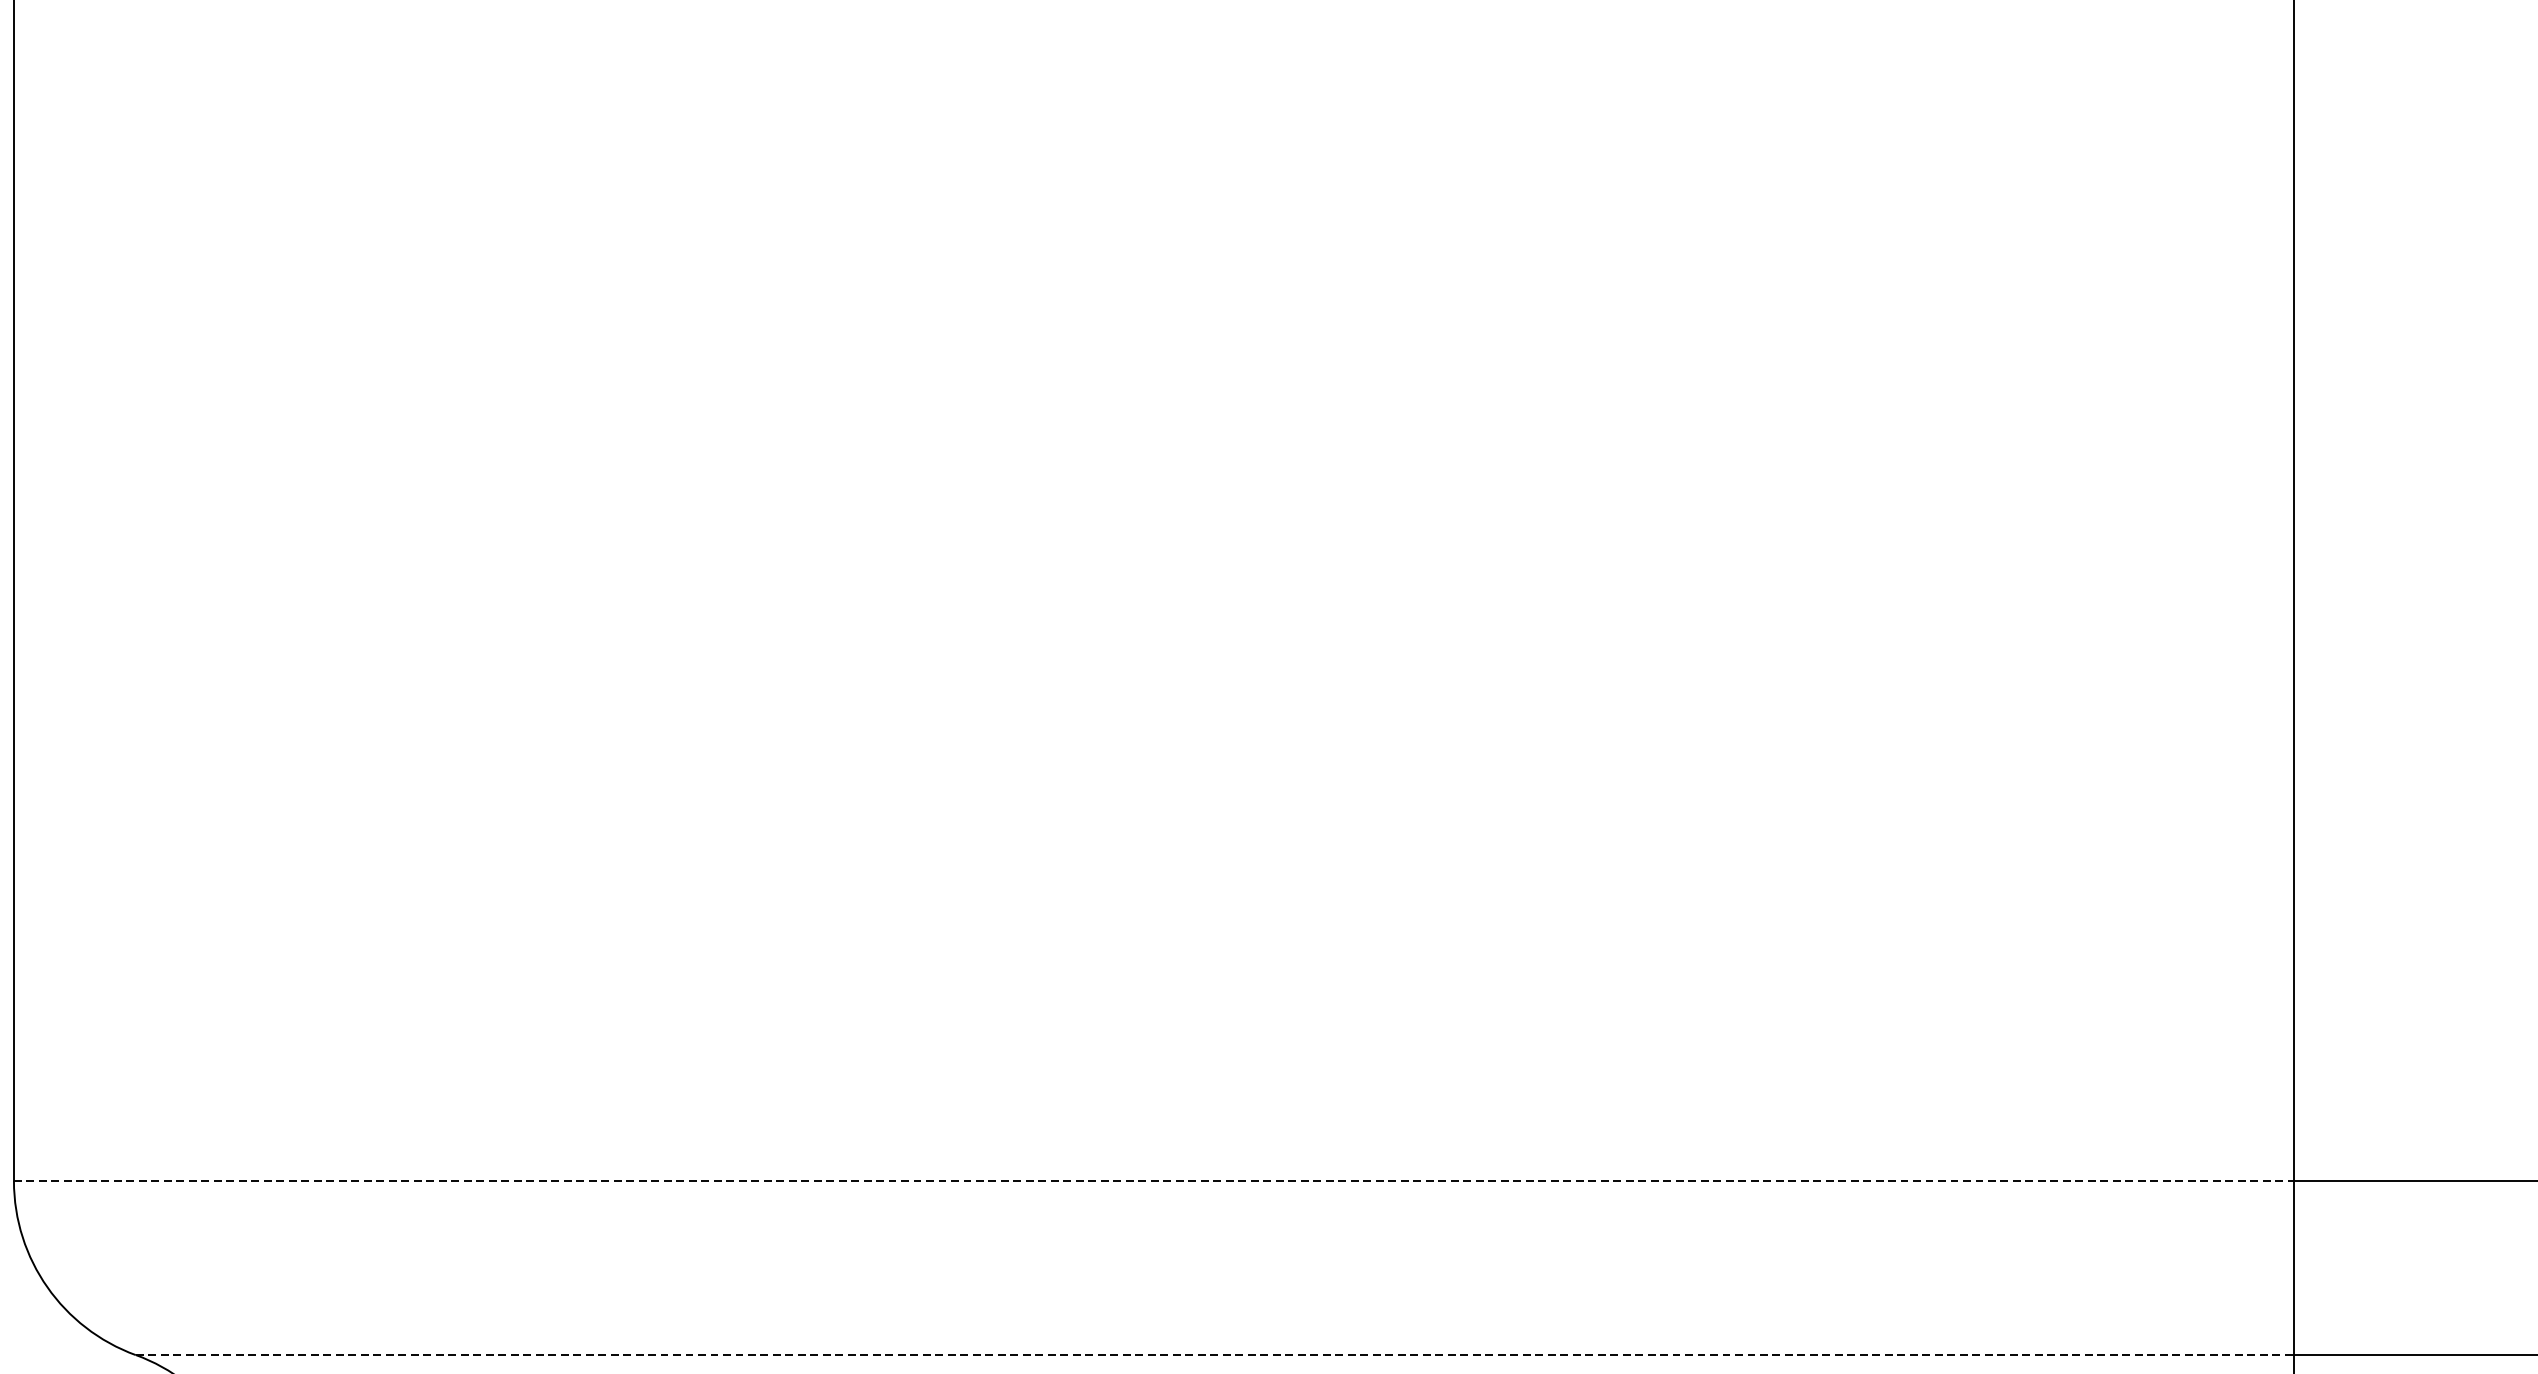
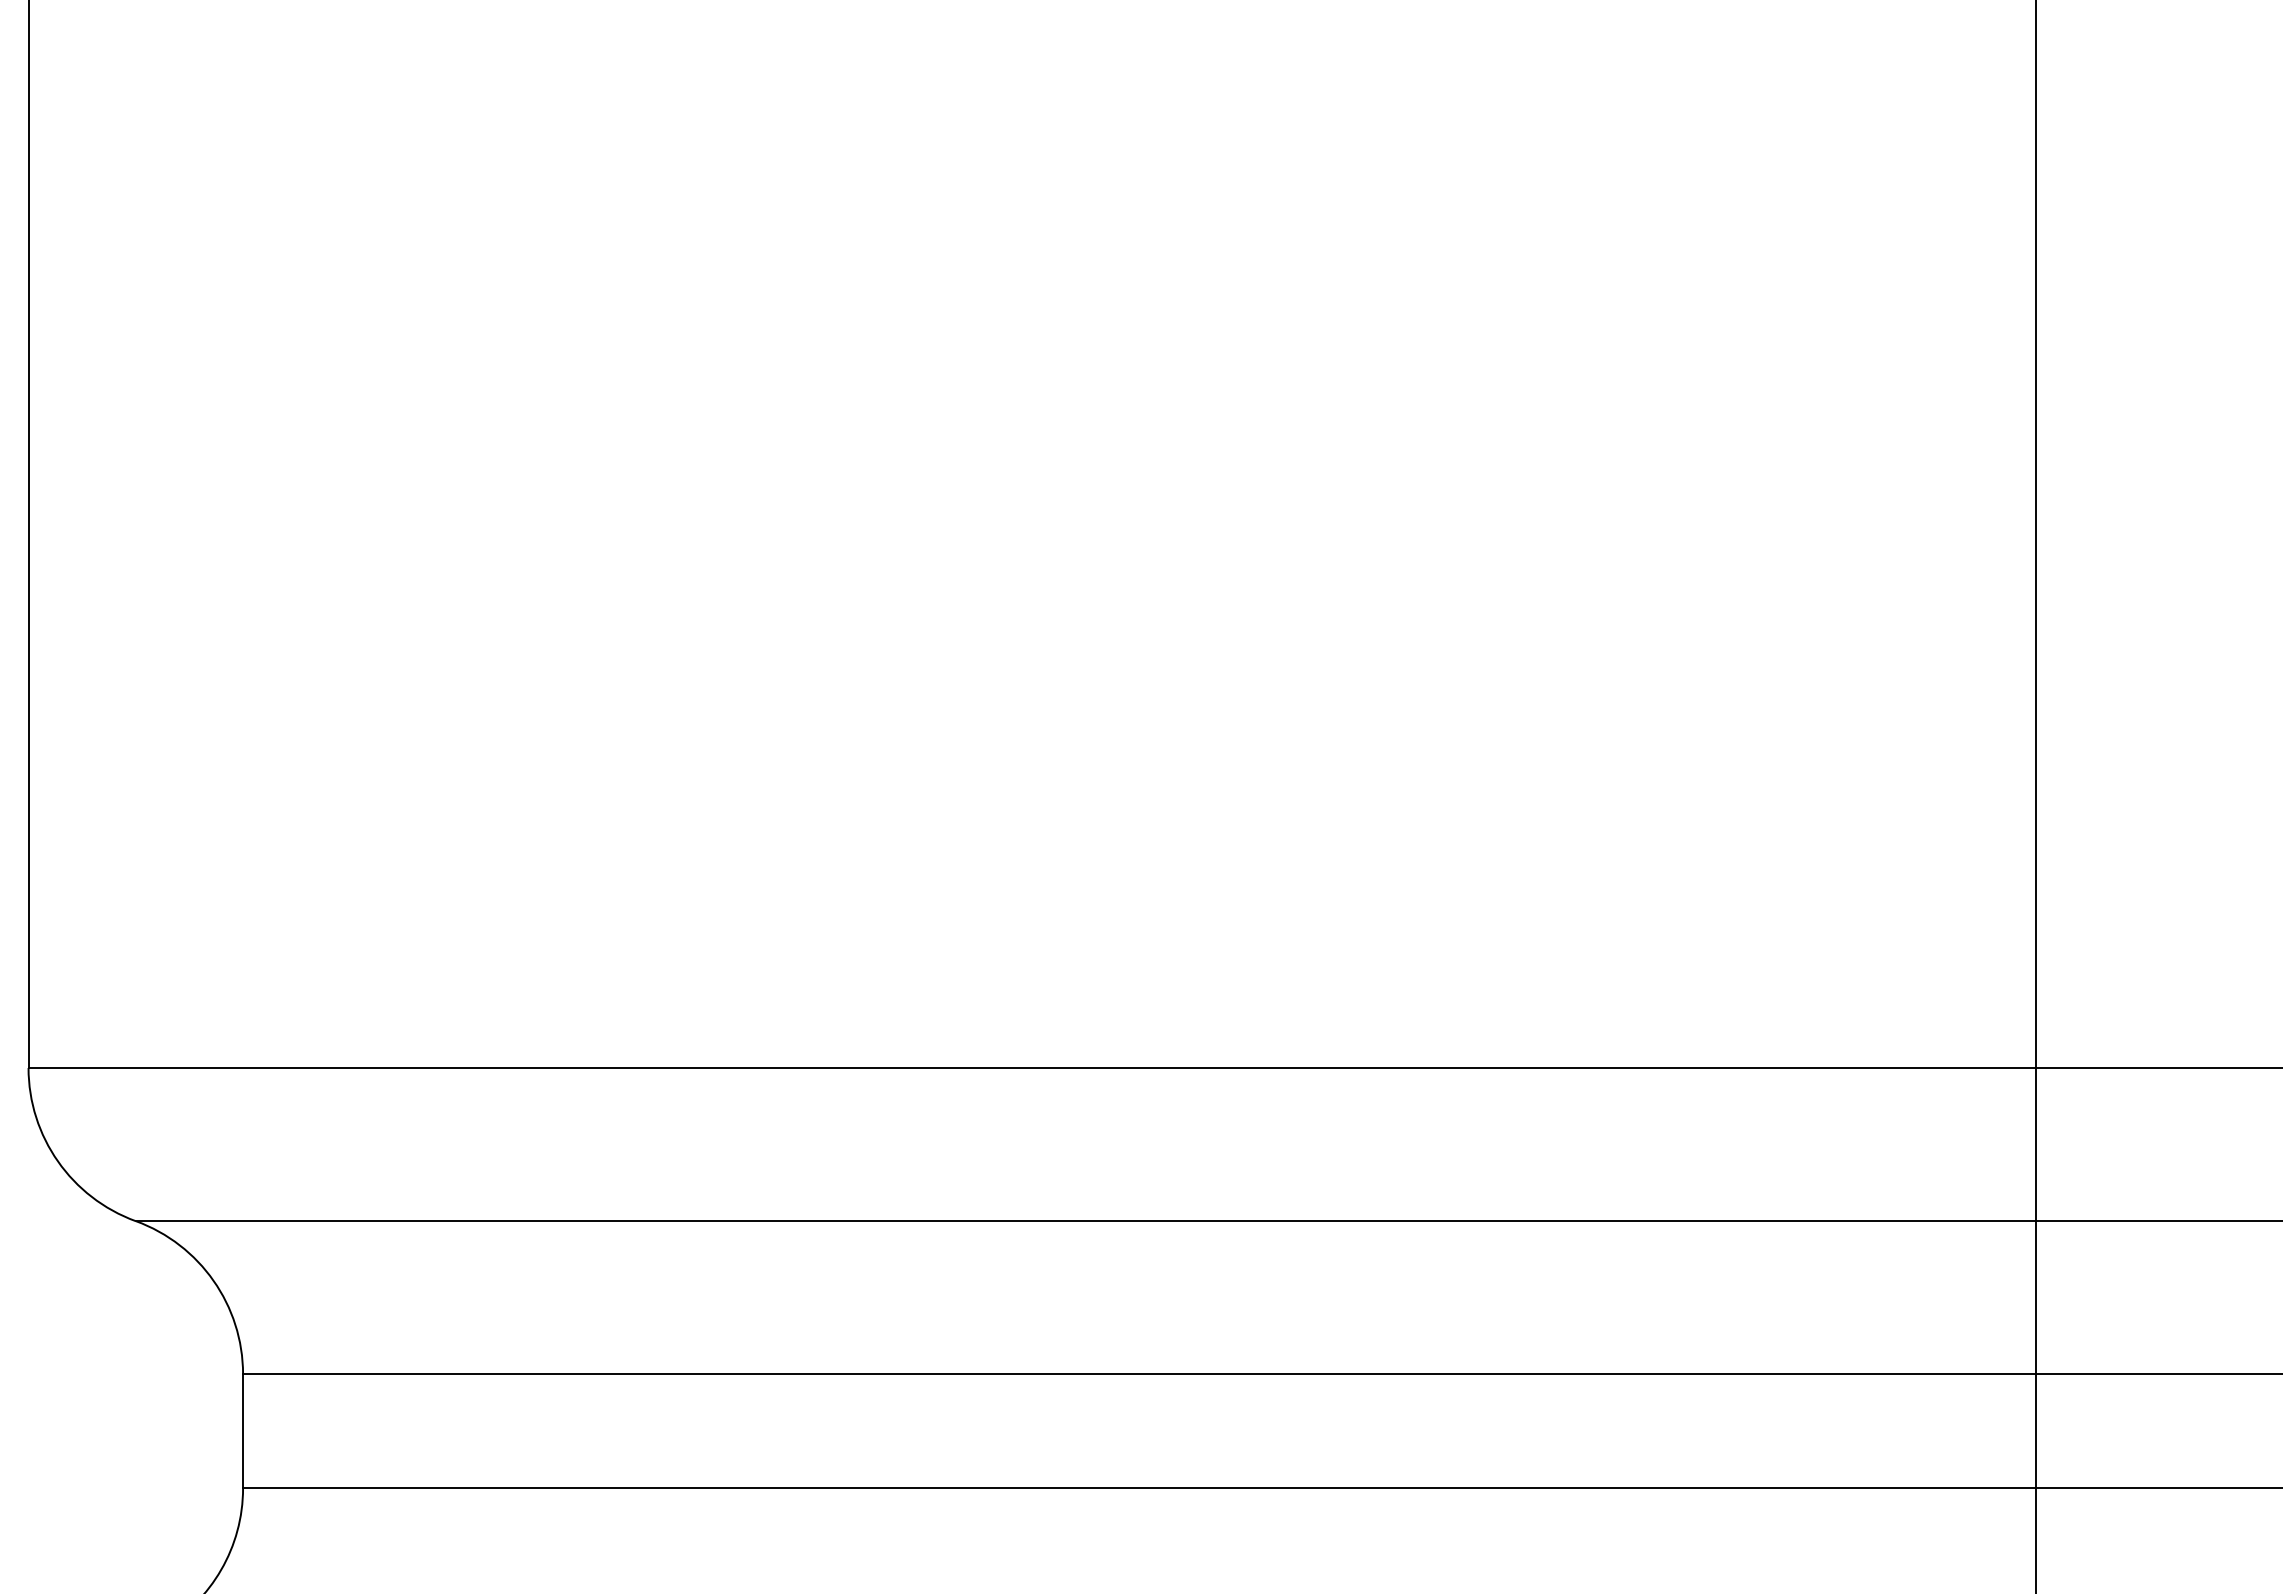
line: (1154, 1181) -> (1032, 1068), dashed -> solid
line: (1215, 1355) -> (1086, 1221), dashed -> solid

